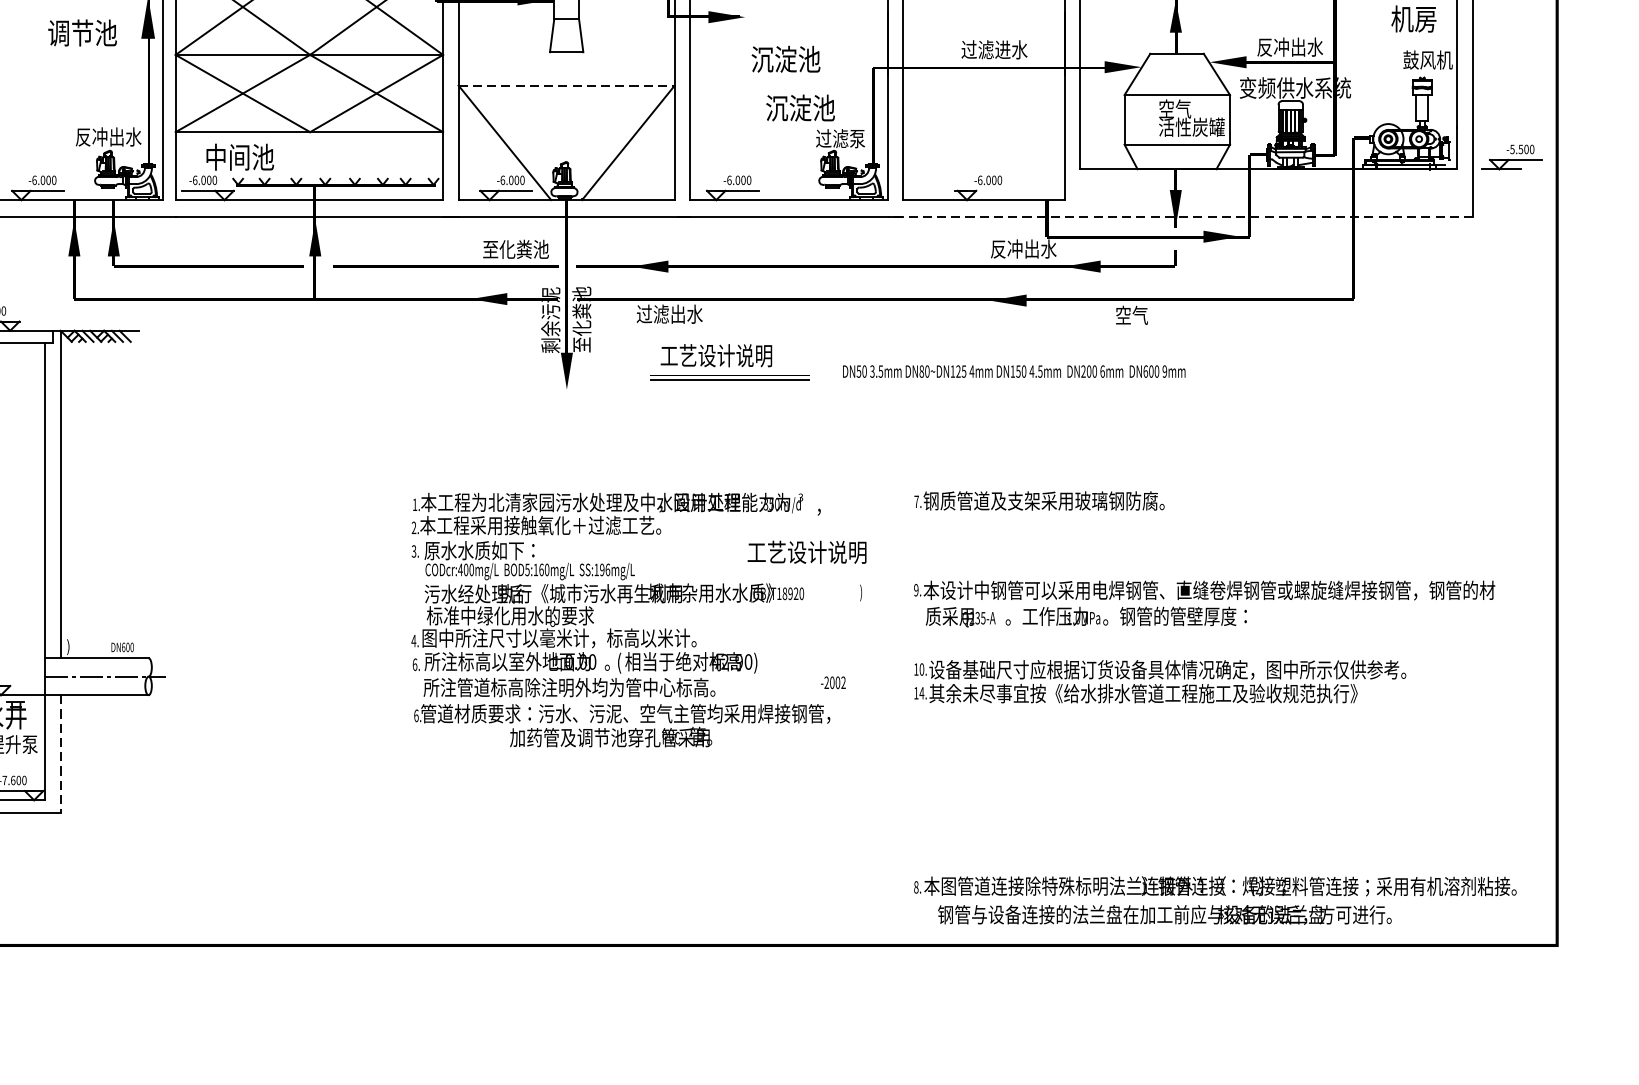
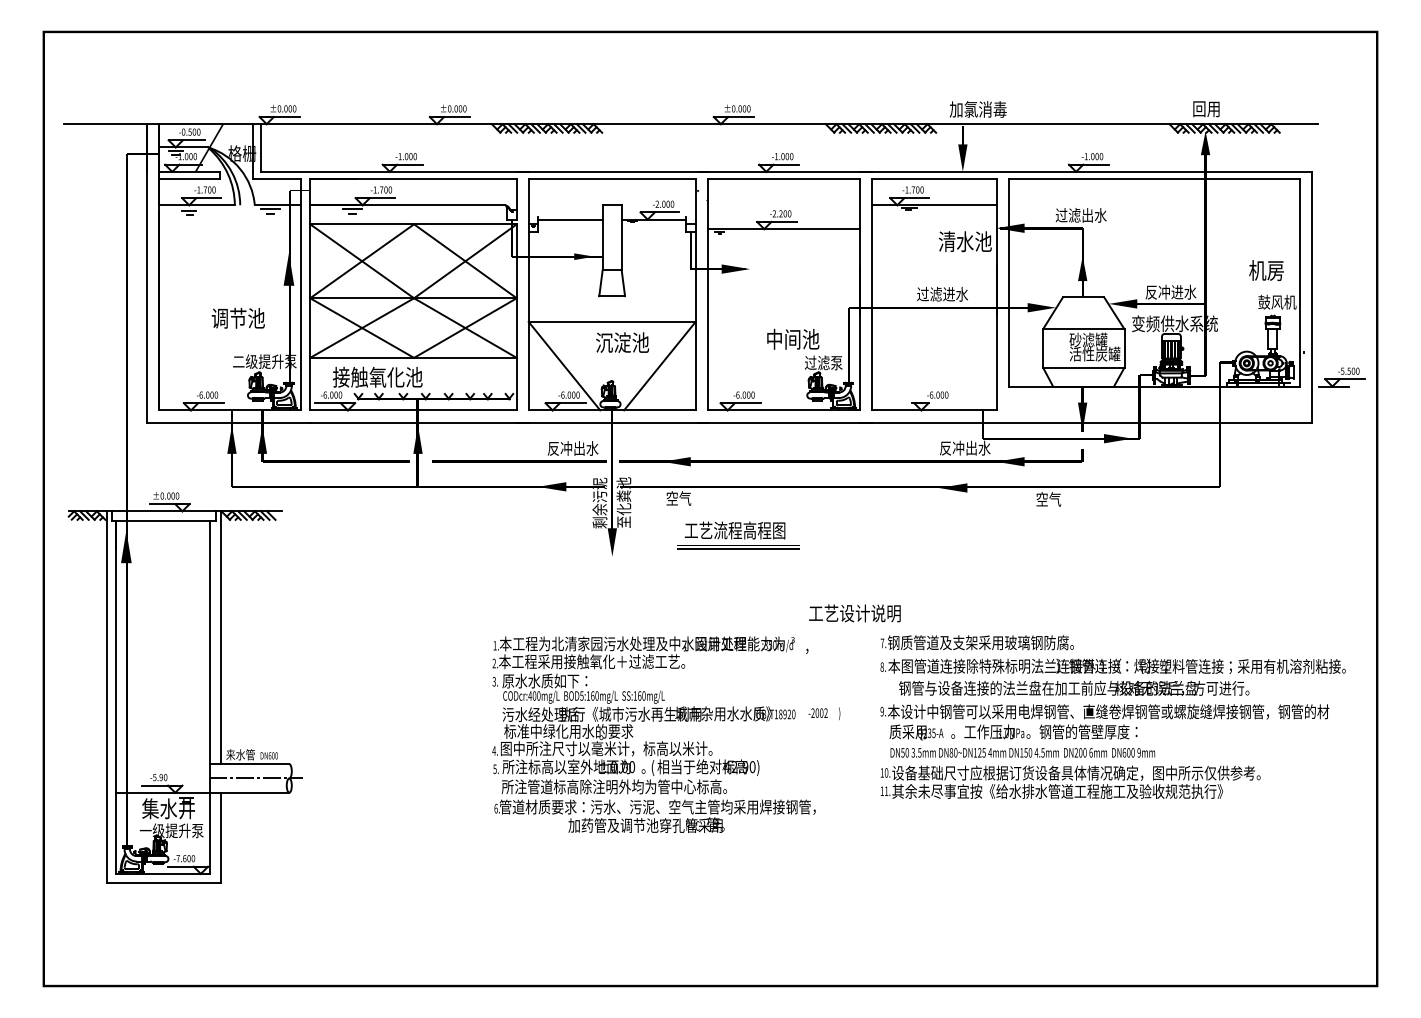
text: (81, 33) -> (237, 318), moved
text: (1298, 46) -> (1177, 291), 反冲出水 -> 反冲进水
text: (785, 59) -> (622, 342), moved
line: (567, 85) -> (612, 321), dashed -> solid
text: (788, 107) -> (783, 338), 沉淀池 -> 中间池
text: (1183, 108) -> (1088, 339), 空气 -> 砂滤罐
text: (116, 136) -> (264, 361), 反冲出水 -> 二级提升泵
text: (262, 156) -> (377, 376), 中间池 -> 接触氧化池
line: (1179, 217) -> (1085, 423), dashed -> solid
text: (515, 249) -> (572, 448), 至化粪池 -> 反冲出水
text: (669, 314) -> (691, 498), 过滤出水 -> 空气
text: (744, 355) -> (749, 530), 工艺设计说明 -> 工艺流程高程图
text: (1013, 371) -> (1022, 752), moved
text: (806, 552) -> (854, 613), moved
text: (604, 569) -> (641, 695), SS:196mg/L -> SS:160mg/L
text: (85, 646) -> (240, 755), ) -> 来水管
text: (414, 663) -> (494, 768), 6. -> 5.
text: (832, 681) -> (817, 712), moved
text: (921, 692) -> (886, 790), 14. -> 11.
line: (60, 754) -> (221, 838), dashed -> solid
text: (1214, 899) -> (1112, 676), moved

